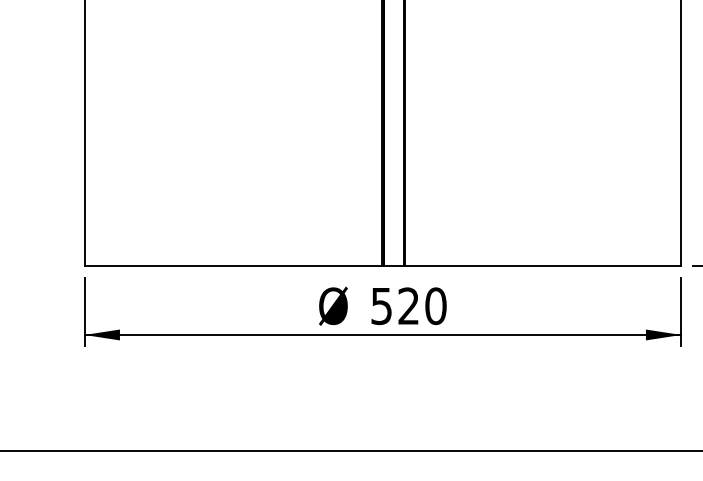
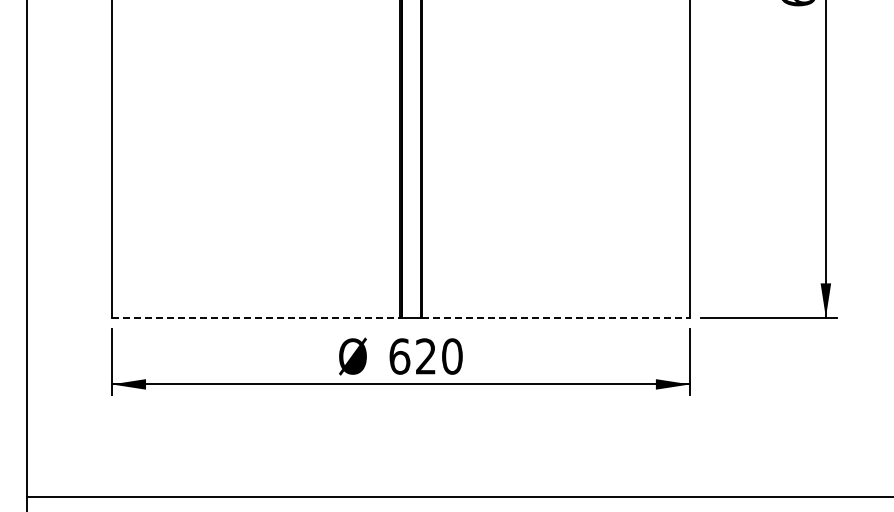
line: (233, 265) -> (256, 317), solid -> dashed
line: (543, 265) -> (556, 317), solid -> dashed
text: (381, 306) -> (399, 356), 520 -> 620

